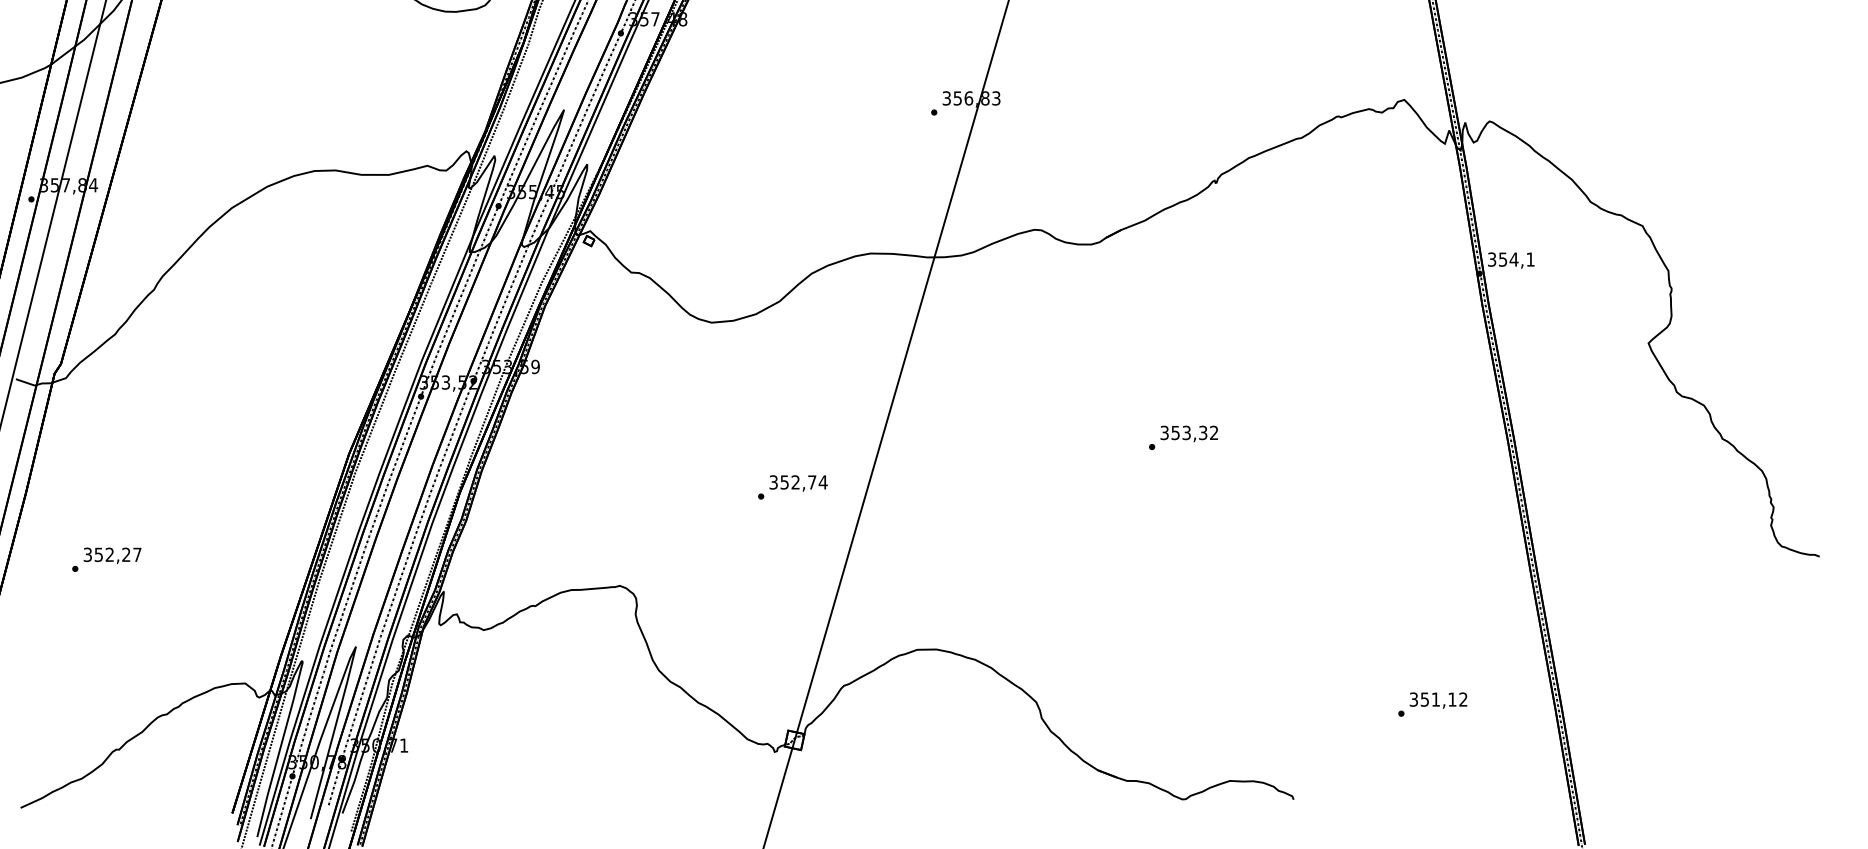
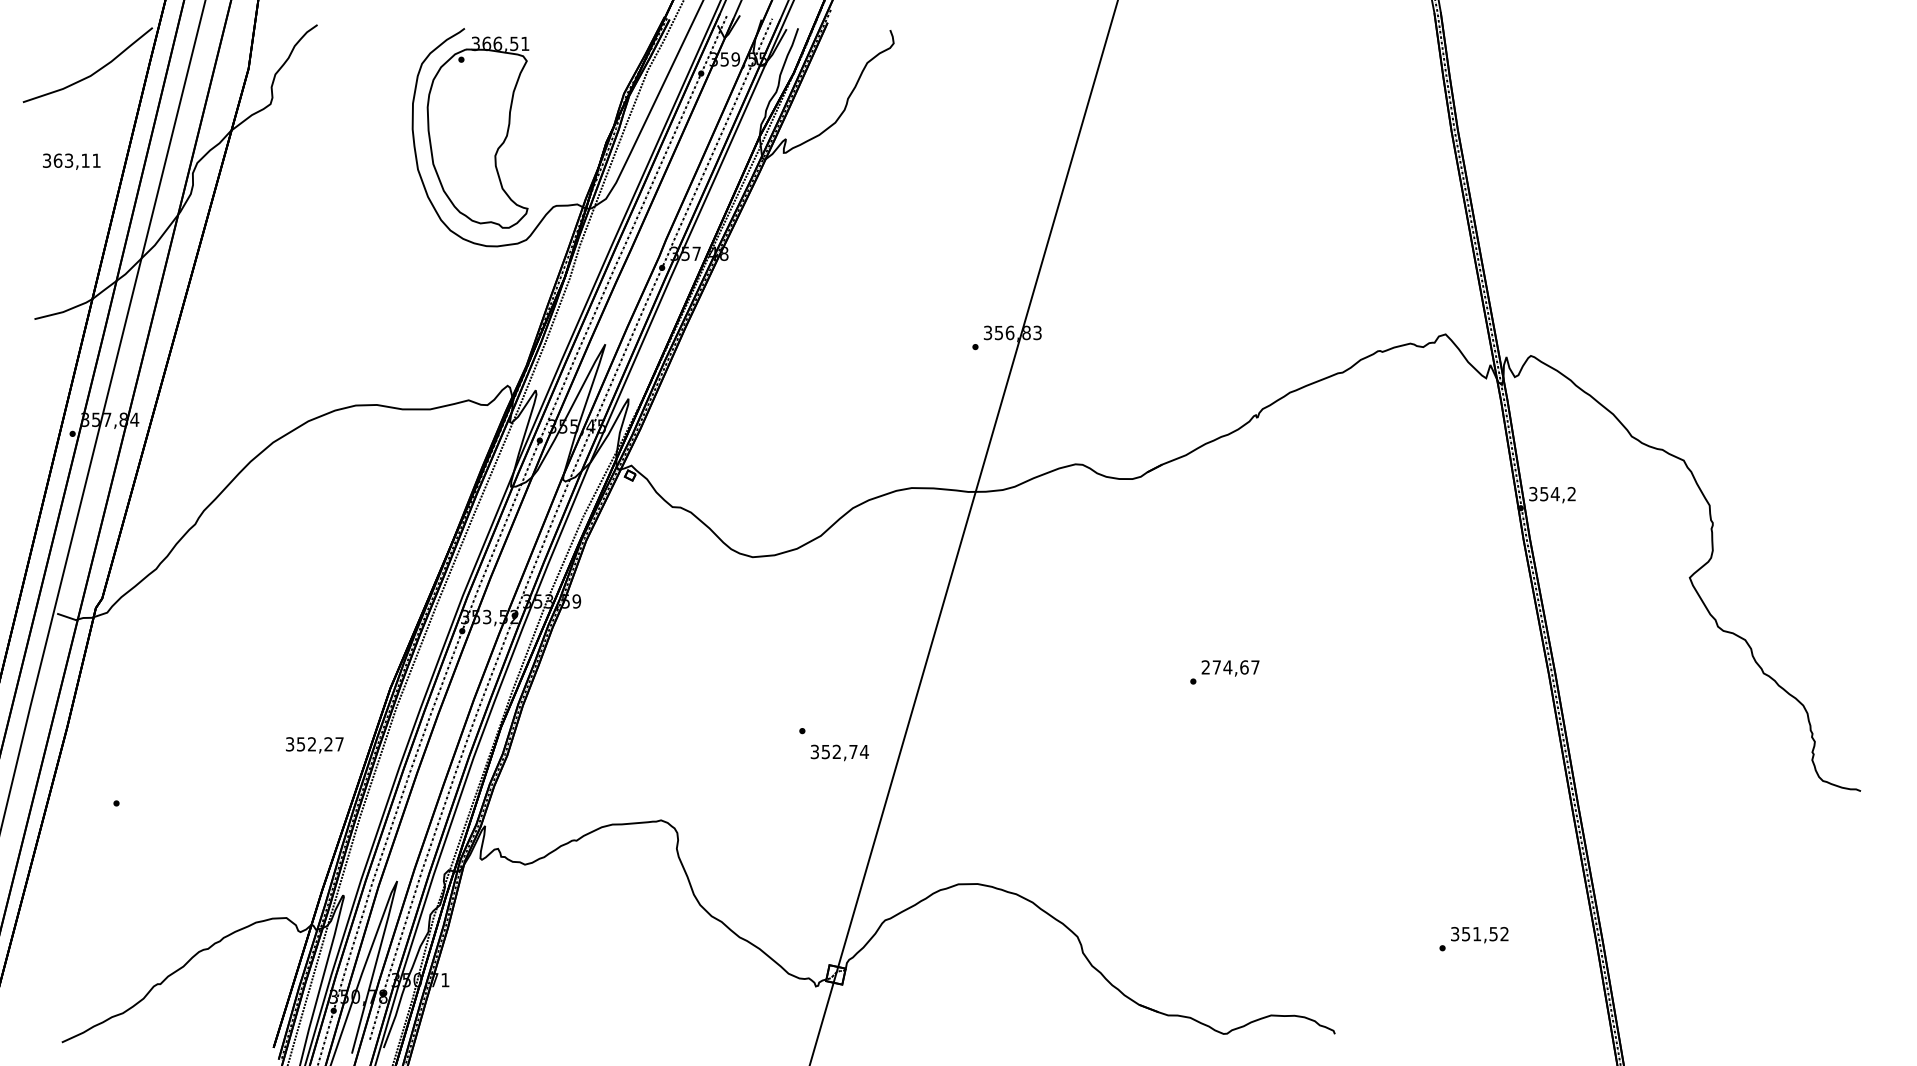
text: (1530, 258) -> (1571, 493), 354,1 -> 354,2
text: (1189, 432) -> (1230, 667), 353,32 -> 274,67
text: (798, 482) -> (839, 752), moved
text: (112, 555) -> (314, 745), moved
text: (1452, 699) -> (1493, 934), 351,12 -> 351,52

